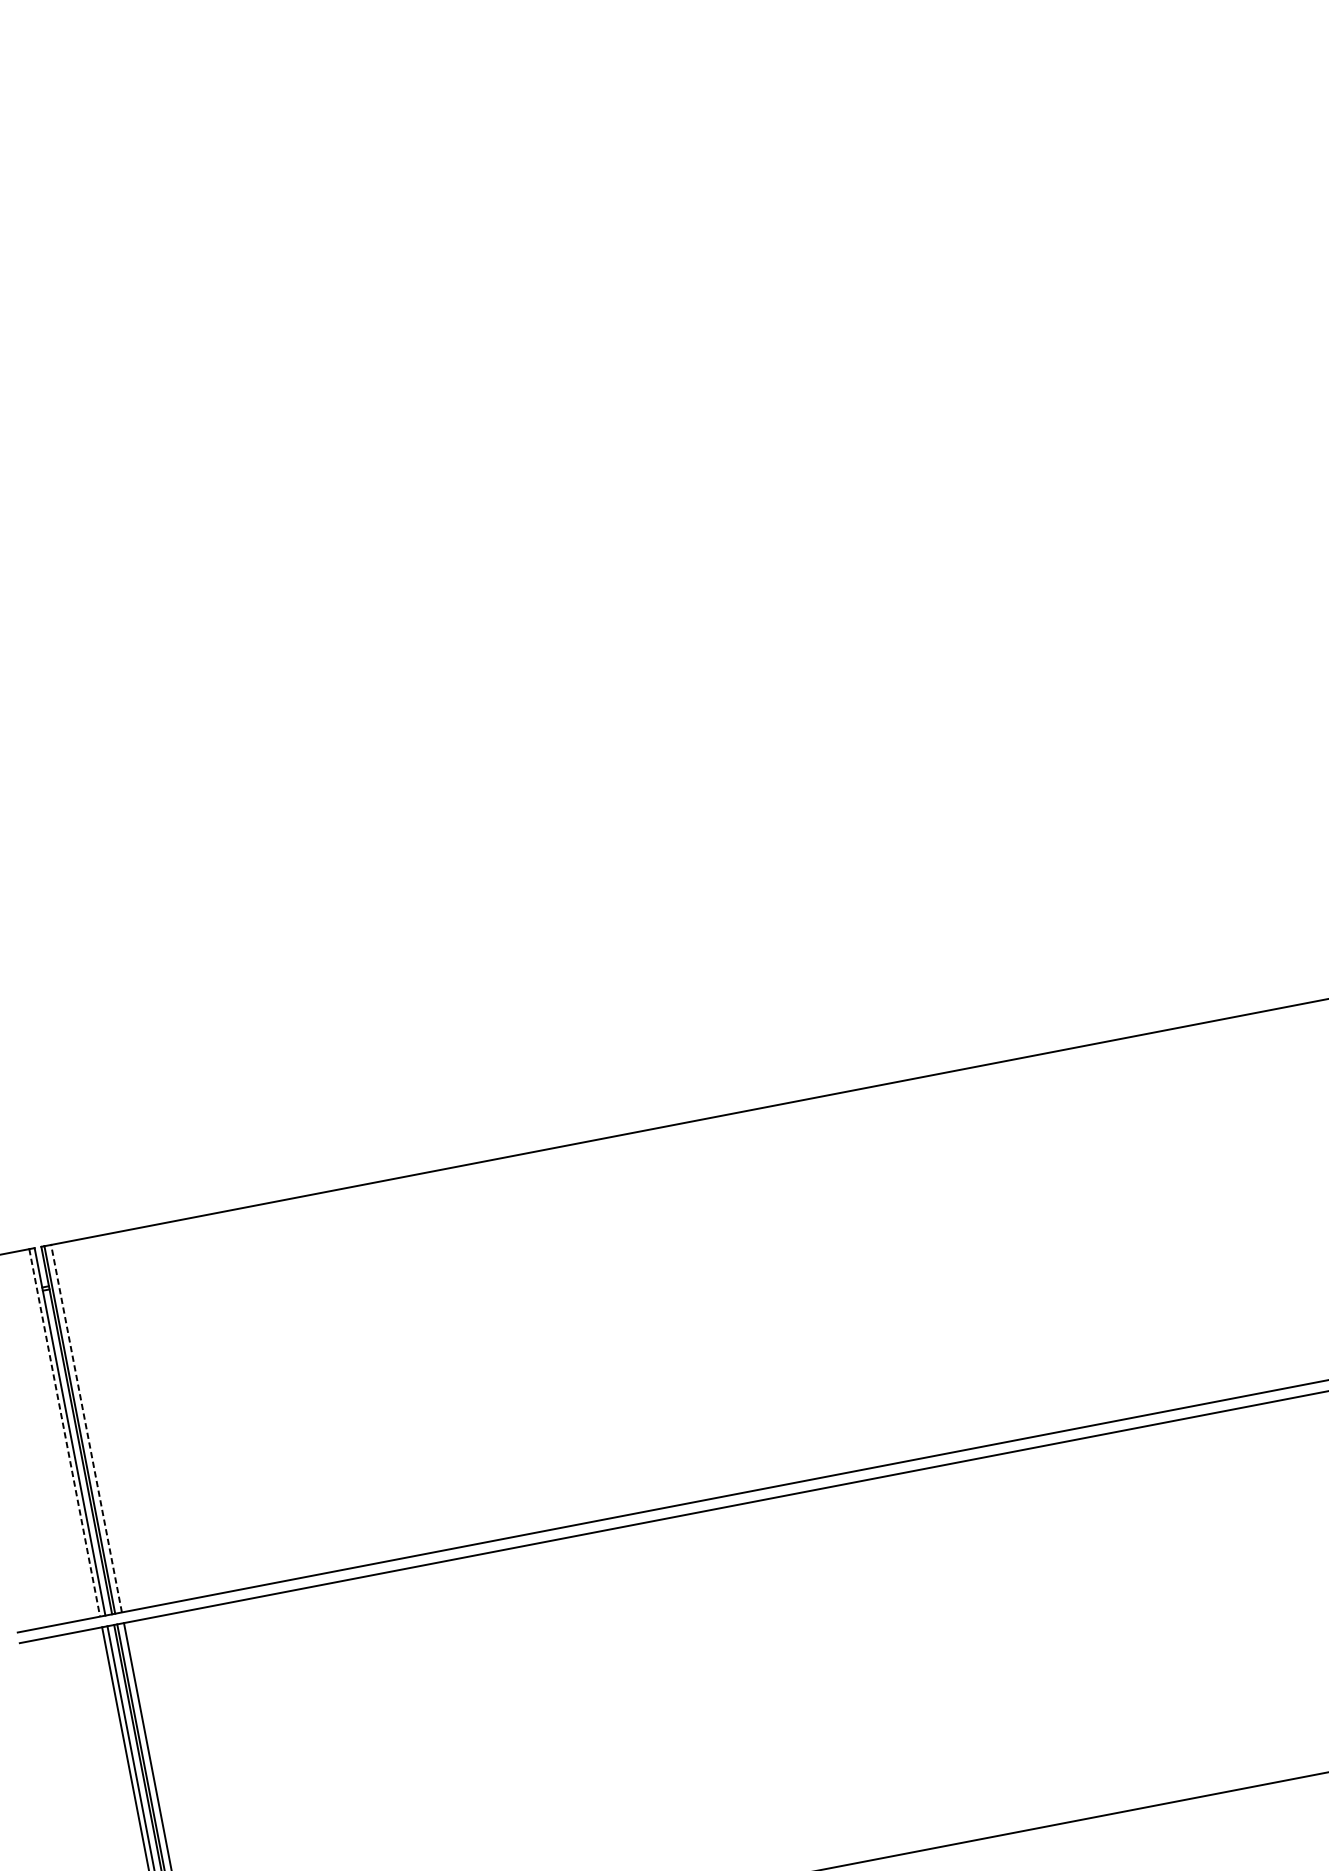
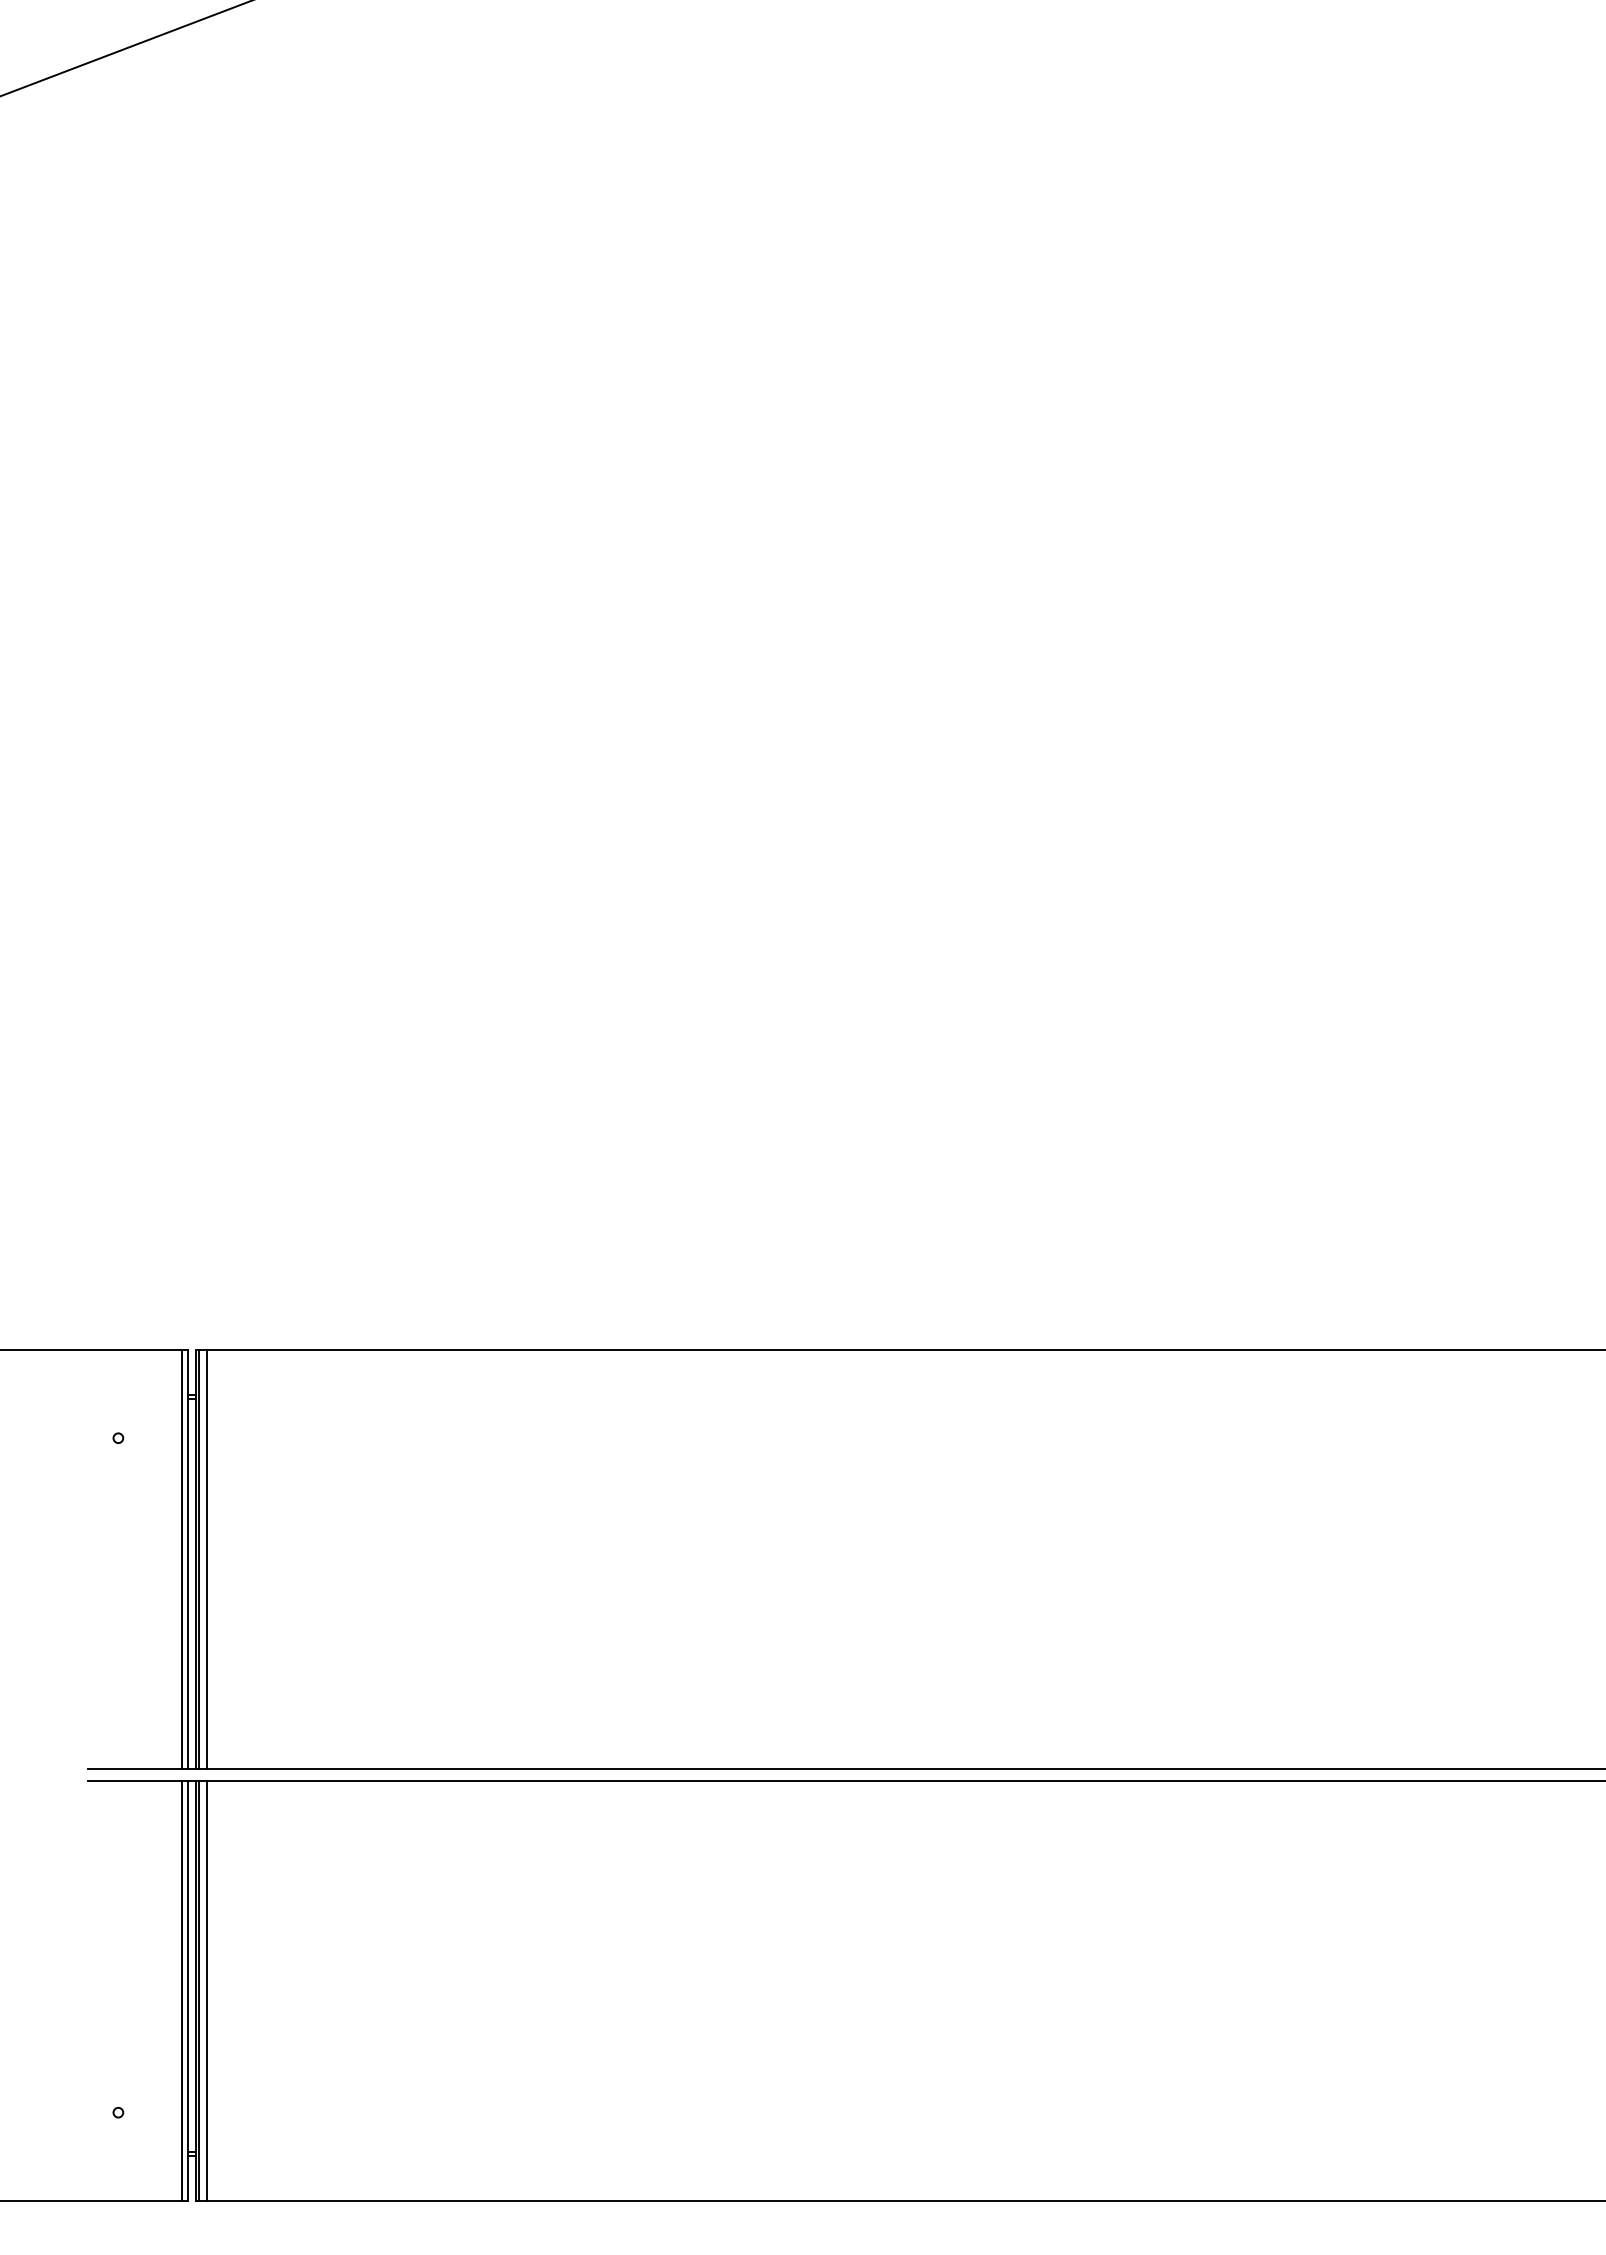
line: (86, 1428) -> (207, 1559), dashed -> solid
line: (64, 1432) -> (182, 1559), dashed -> solid

